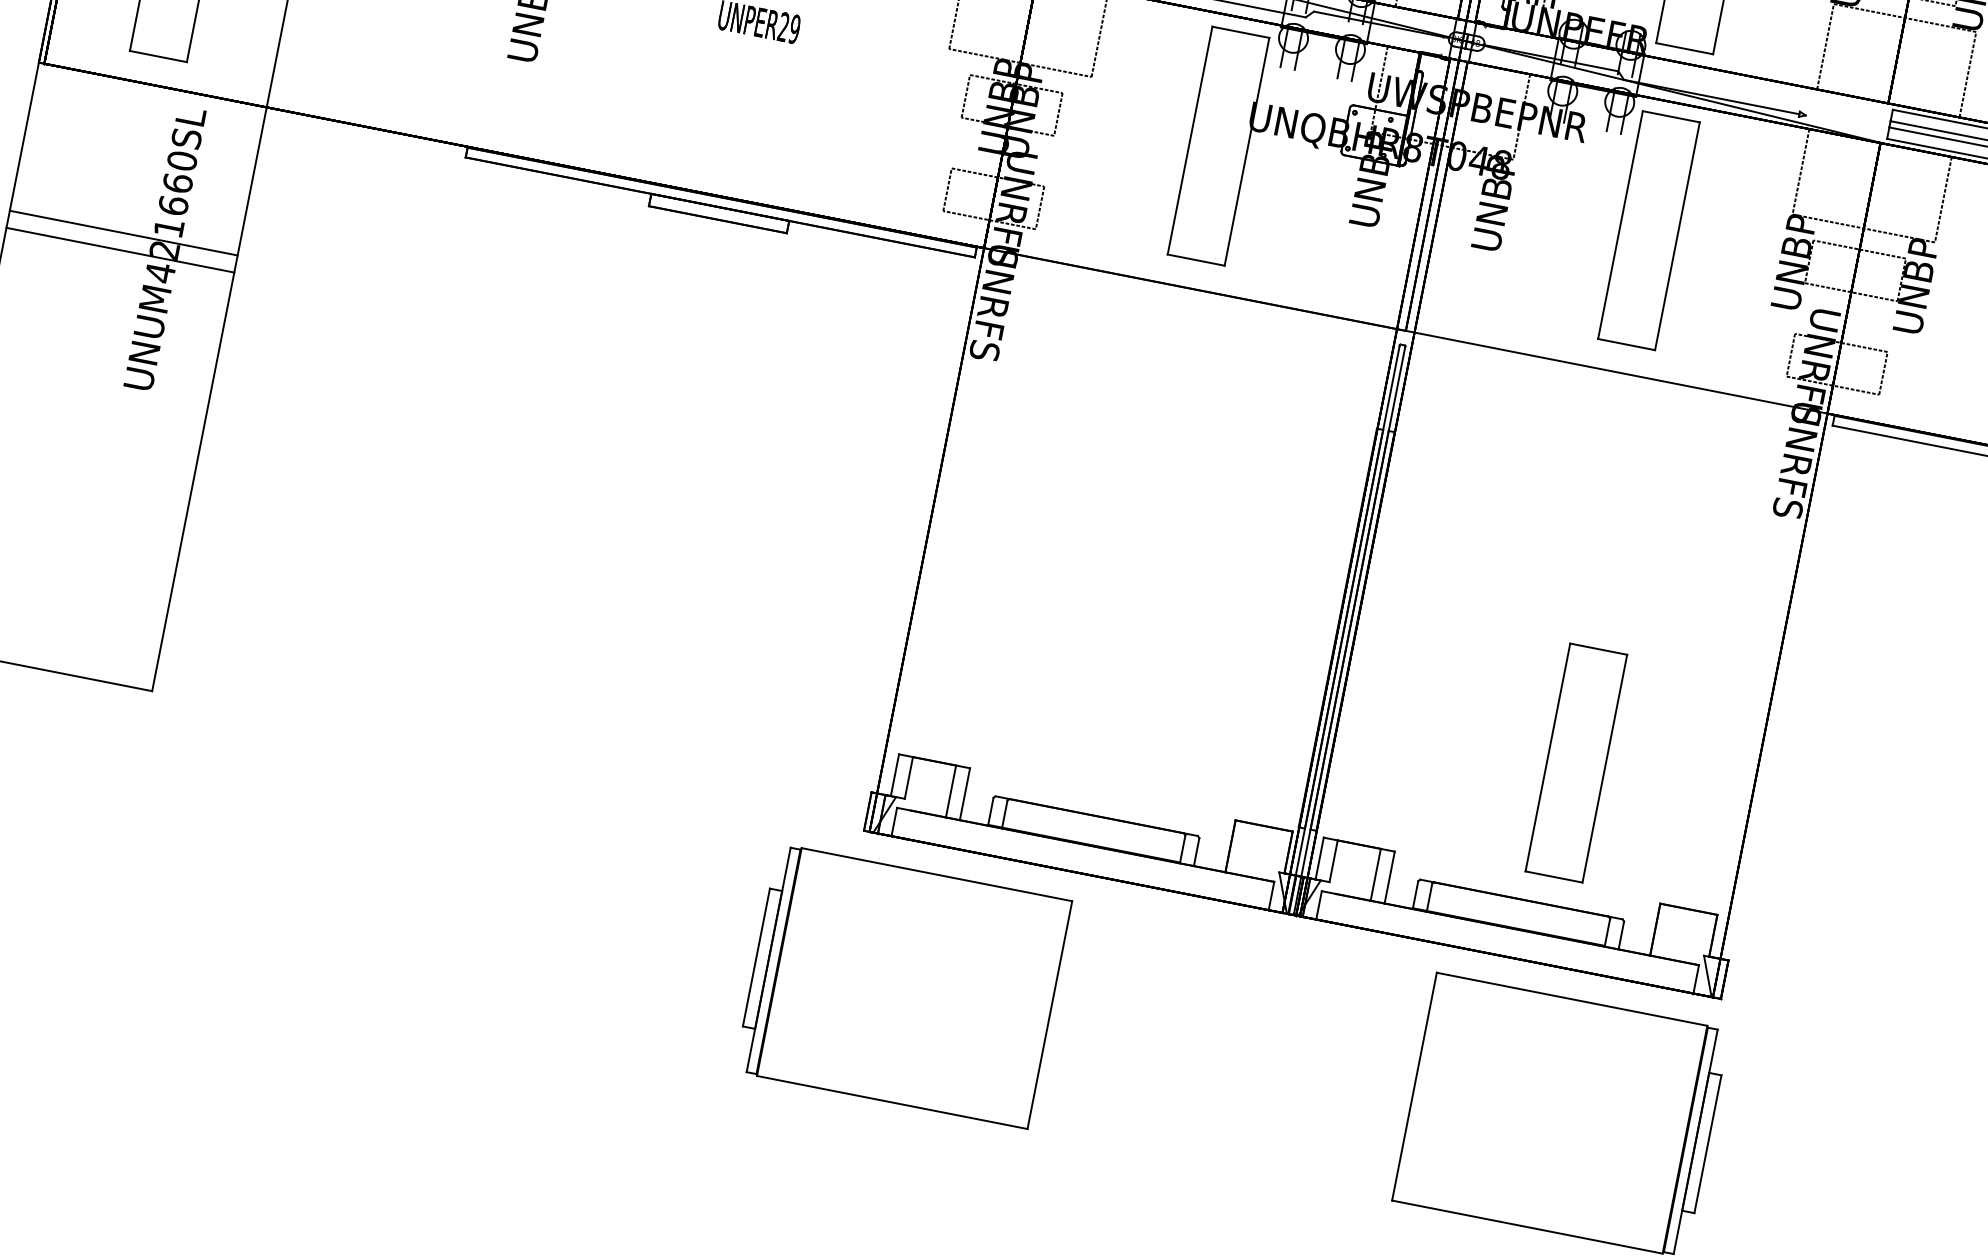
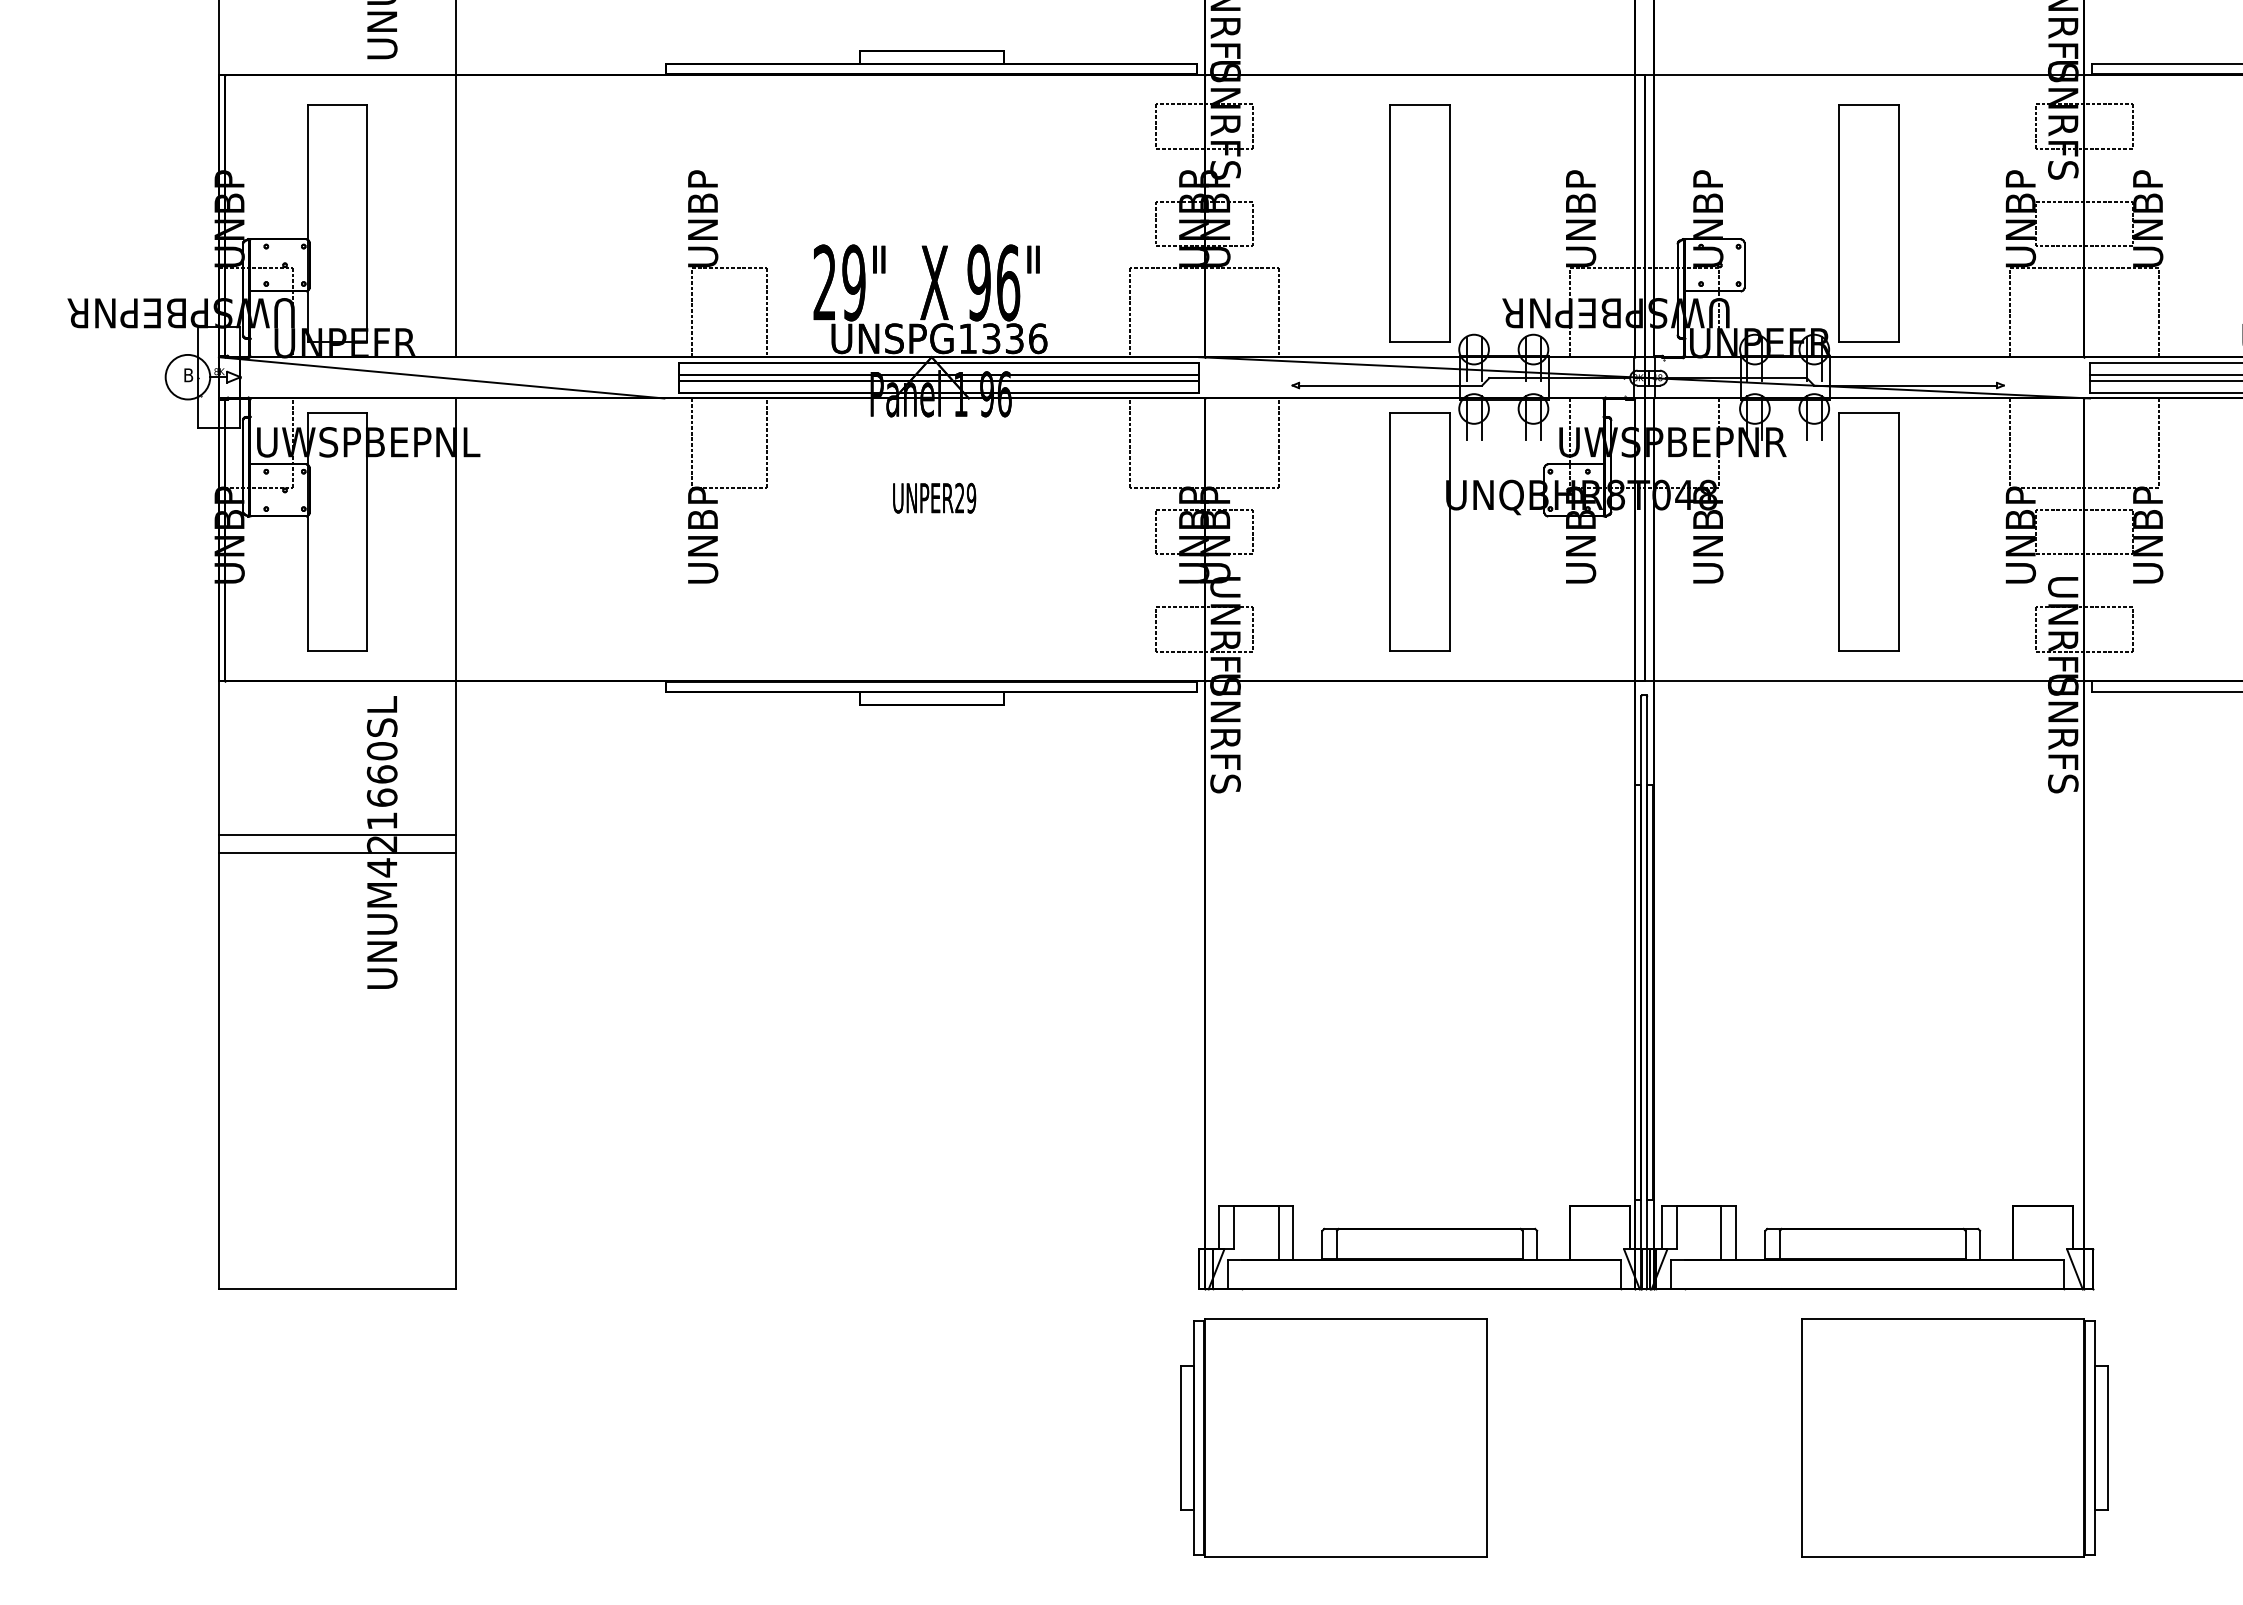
part: (1576, 762) -> (1900, 1080), removed
part: (902, 985) -> (1333, 1437), moved

